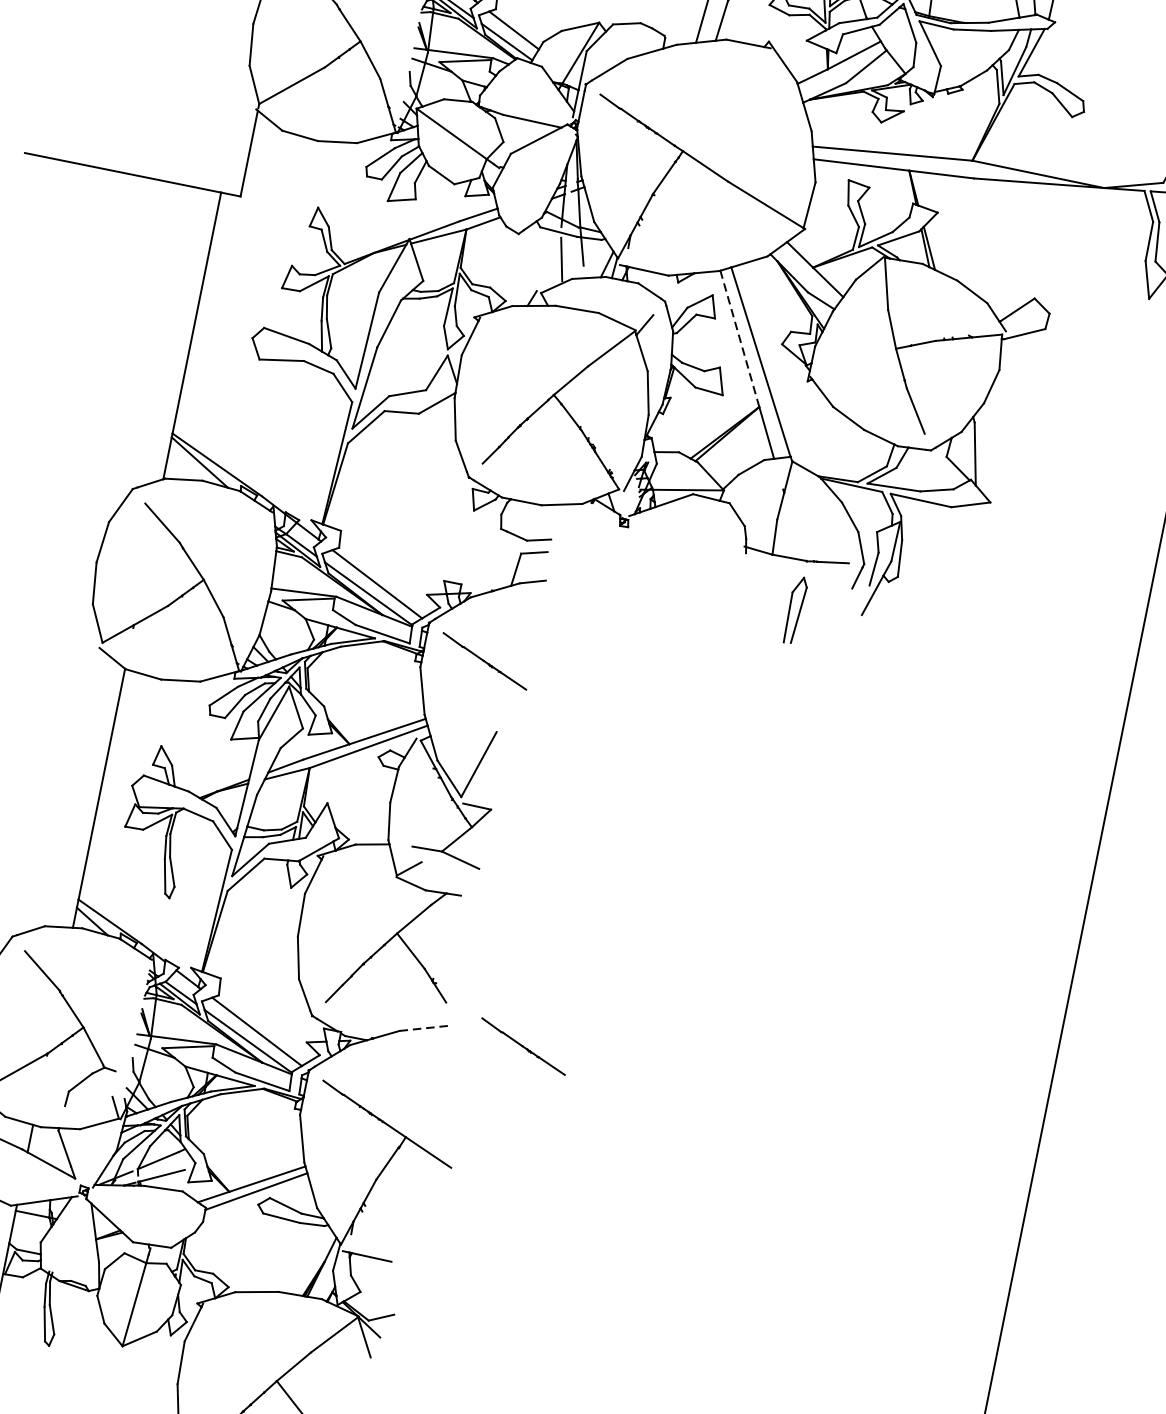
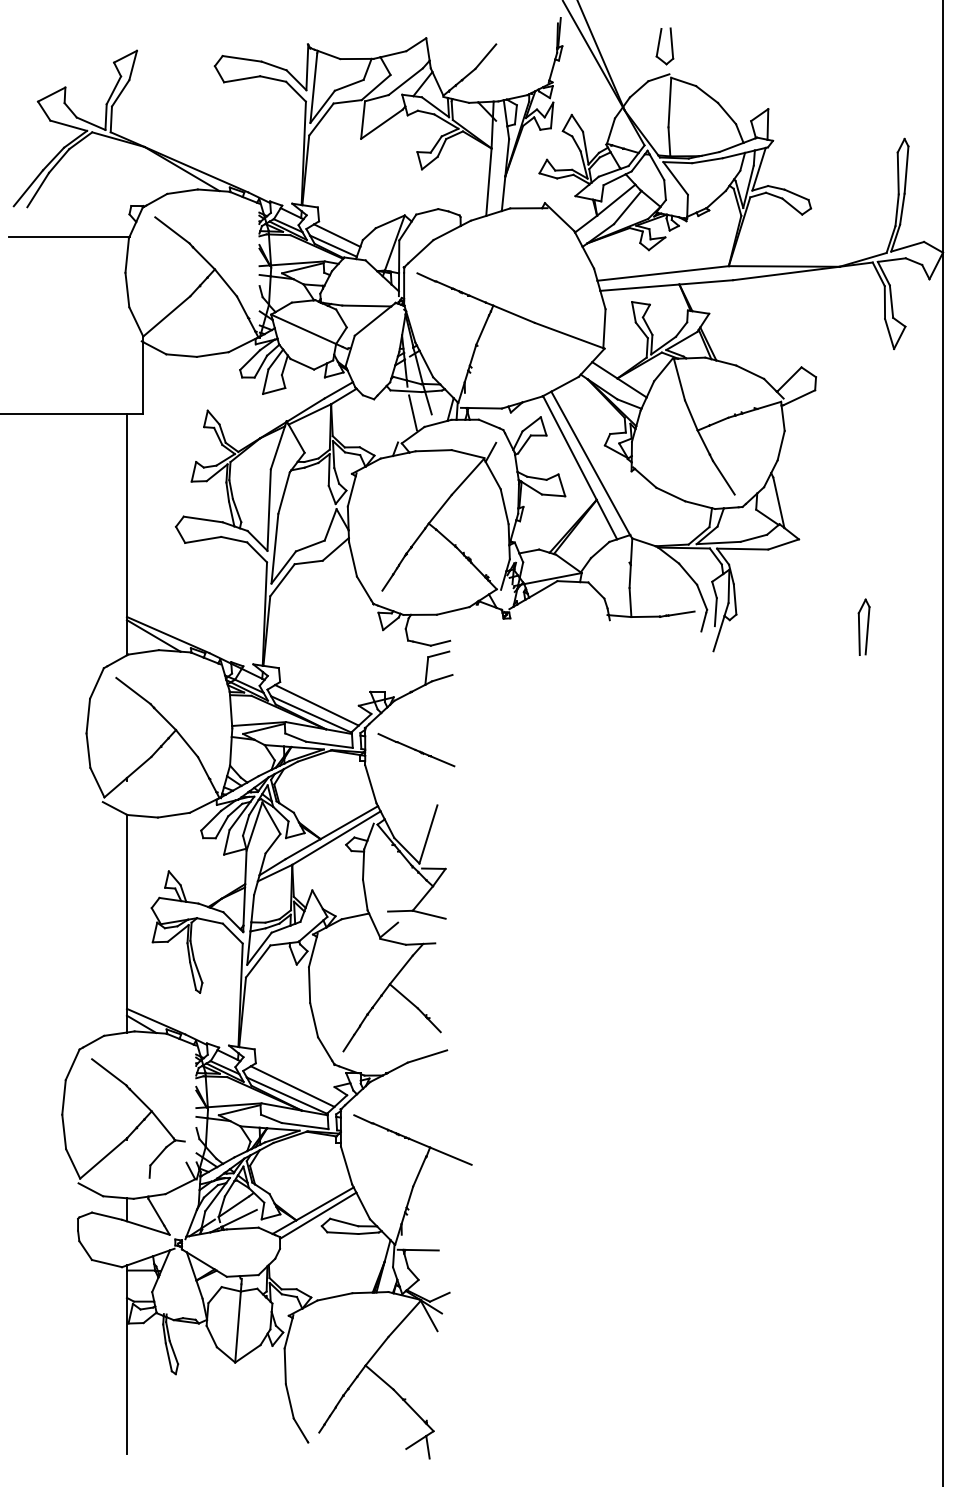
line: (739, 338) -> (569, 447), dashed -> solid
part: (794, 609) -> (863, 626), moved
line: (424, 1028) -> (427, 1056), dashed -> solid
line: (523, 1047) -> (510, 1055), removed

